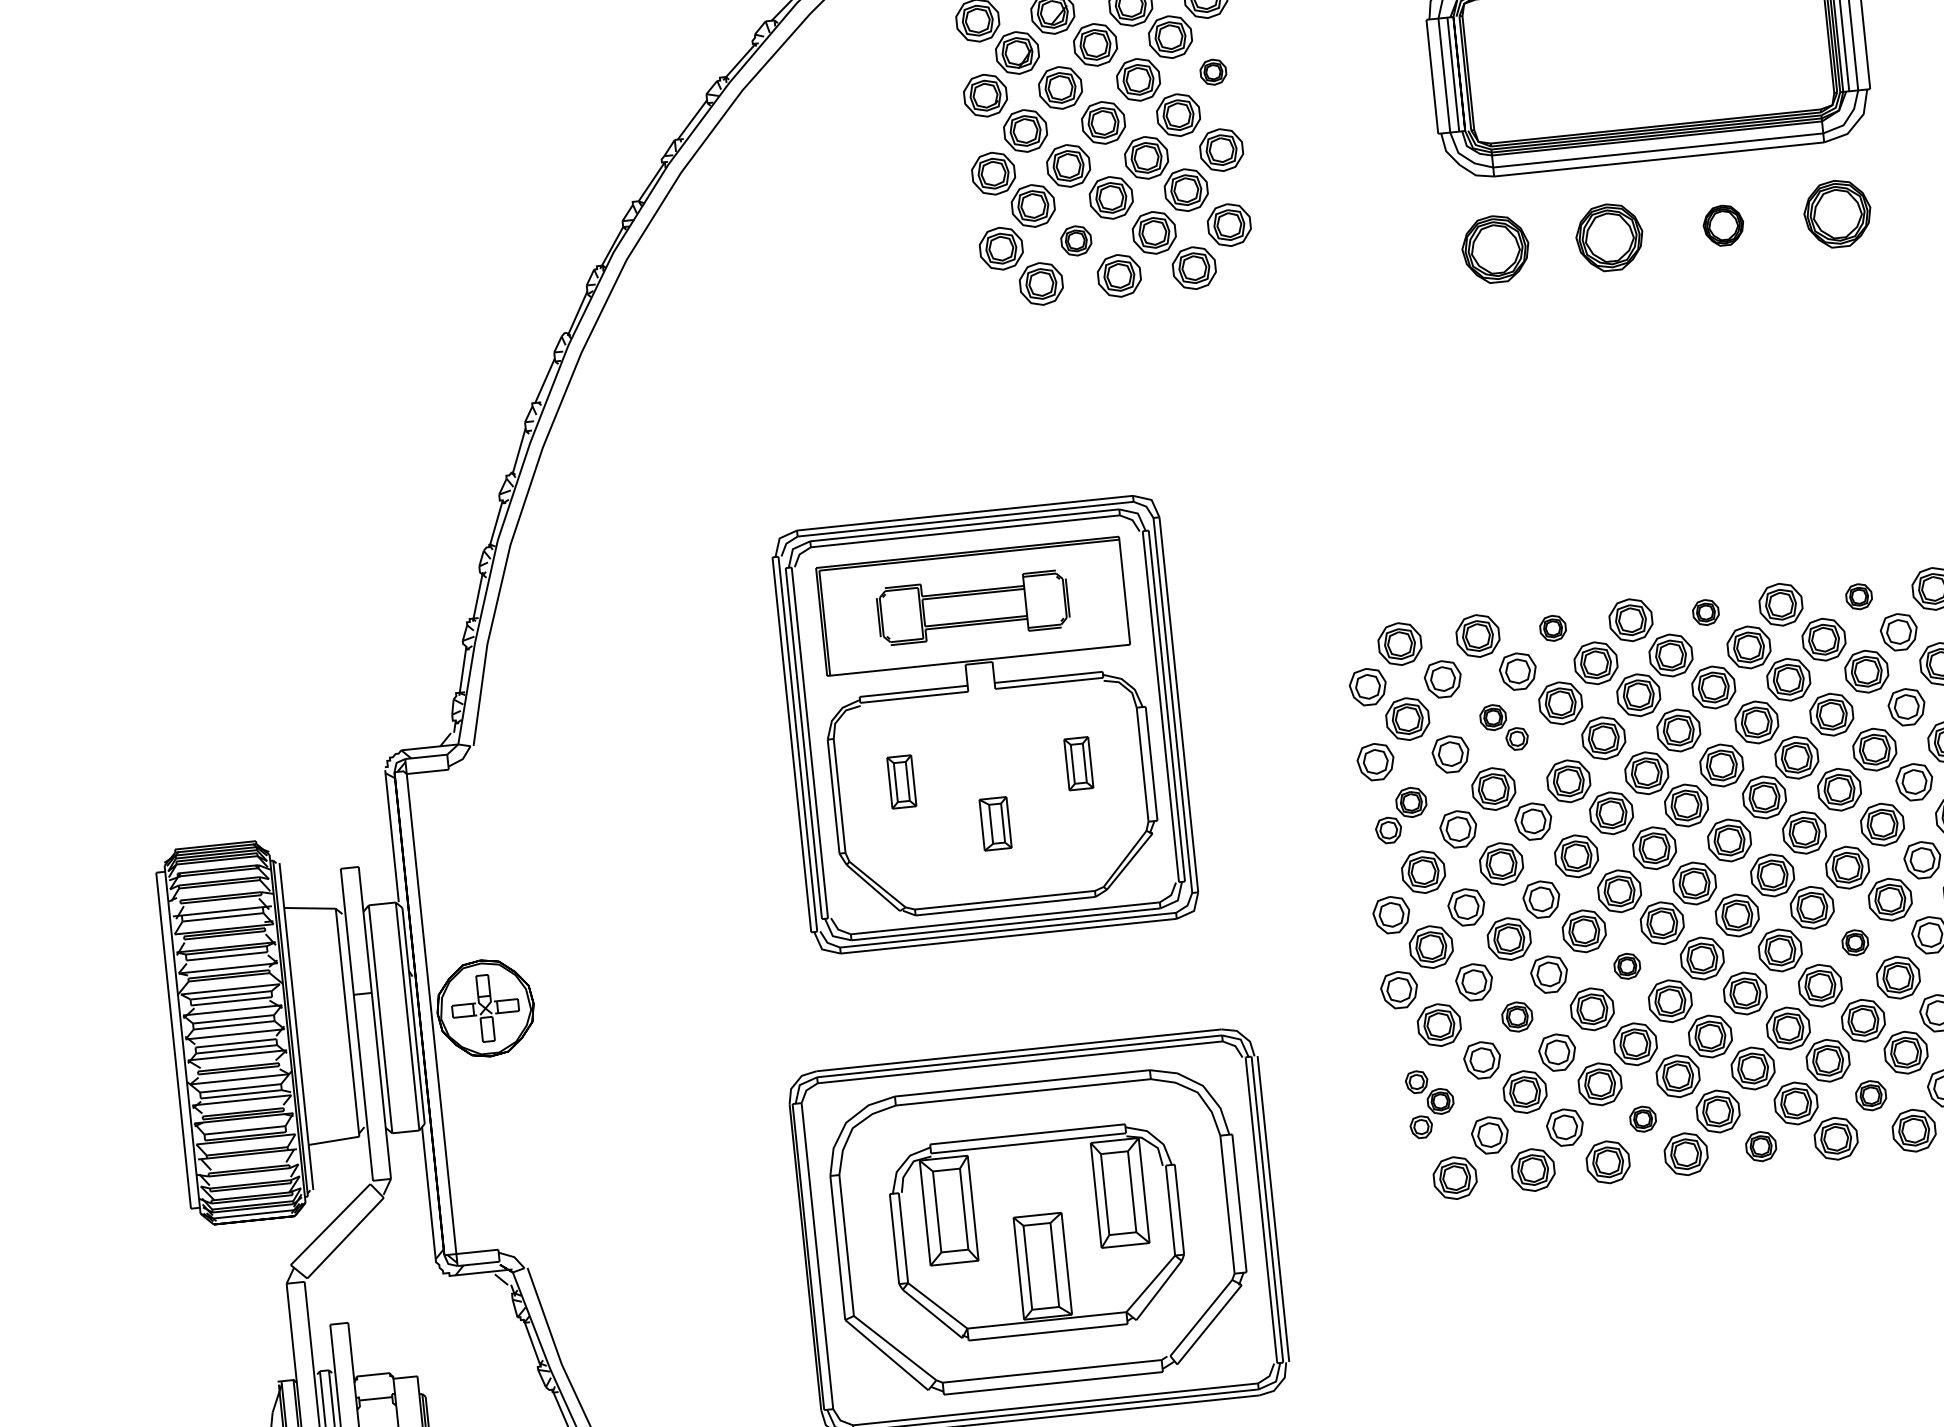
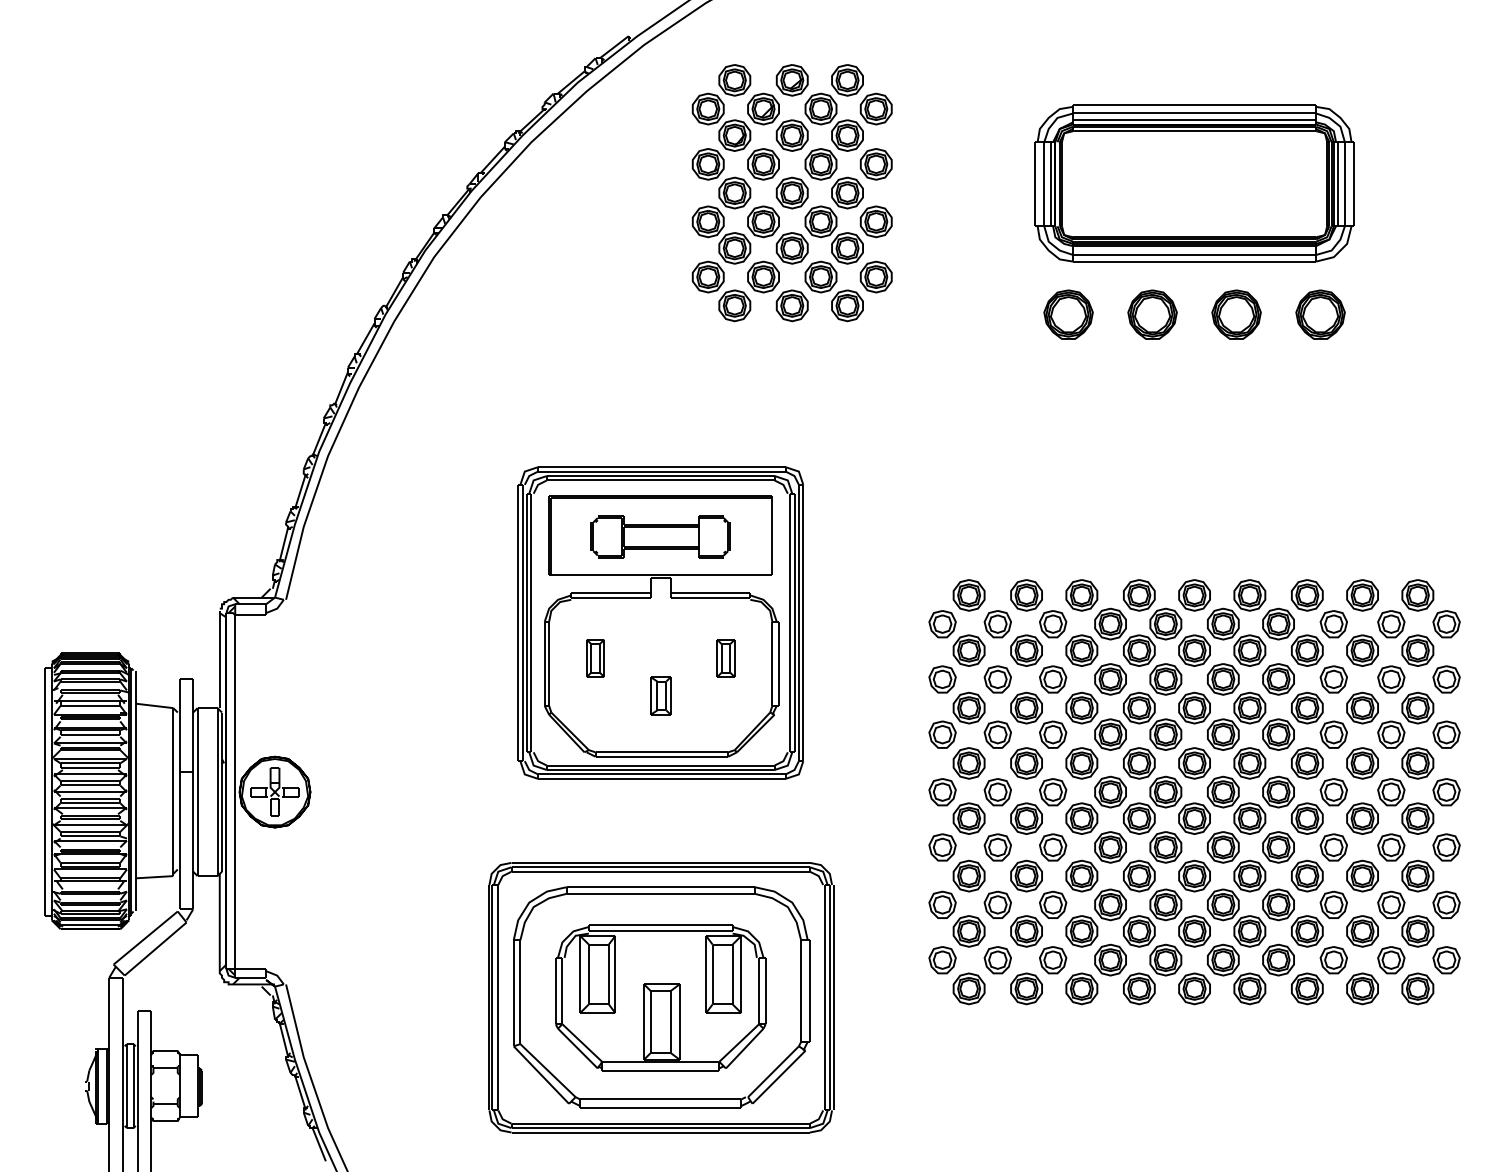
part: (1212, 72) -> (875, 164), size x1.67
part: (1723, 225) -> (1236, 314), size x1.67
part: (1076, 240) -> (763, 276), size x1.43
part: (1859, 596) -> (1307, 595), size x1.67
part: (1705, 612) -> (1194, 595), size x1.67
part: (1552, 628) -> (1081, 595), size x1.67
part: (1503, 726) -> (1038, 663), size x1.67
part: (1400, 814) -> (956, 719), size x1.43
part: (1855, 942) -> (1278, 847), size x1.67
part: (1627, 966) -> (1110, 847), size x1.67
part: (1517, 1016) -> (1026, 875), size x1.43
part: (1870, 1094) -> (1278, 959), size x1.43
part: (1430, 1103) -> (956, 932), size x1.67
part: (1642, 1118) -> (1110, 959), size x1.67
part: (1761, 1146) -> (1194, 988), size x1.43

